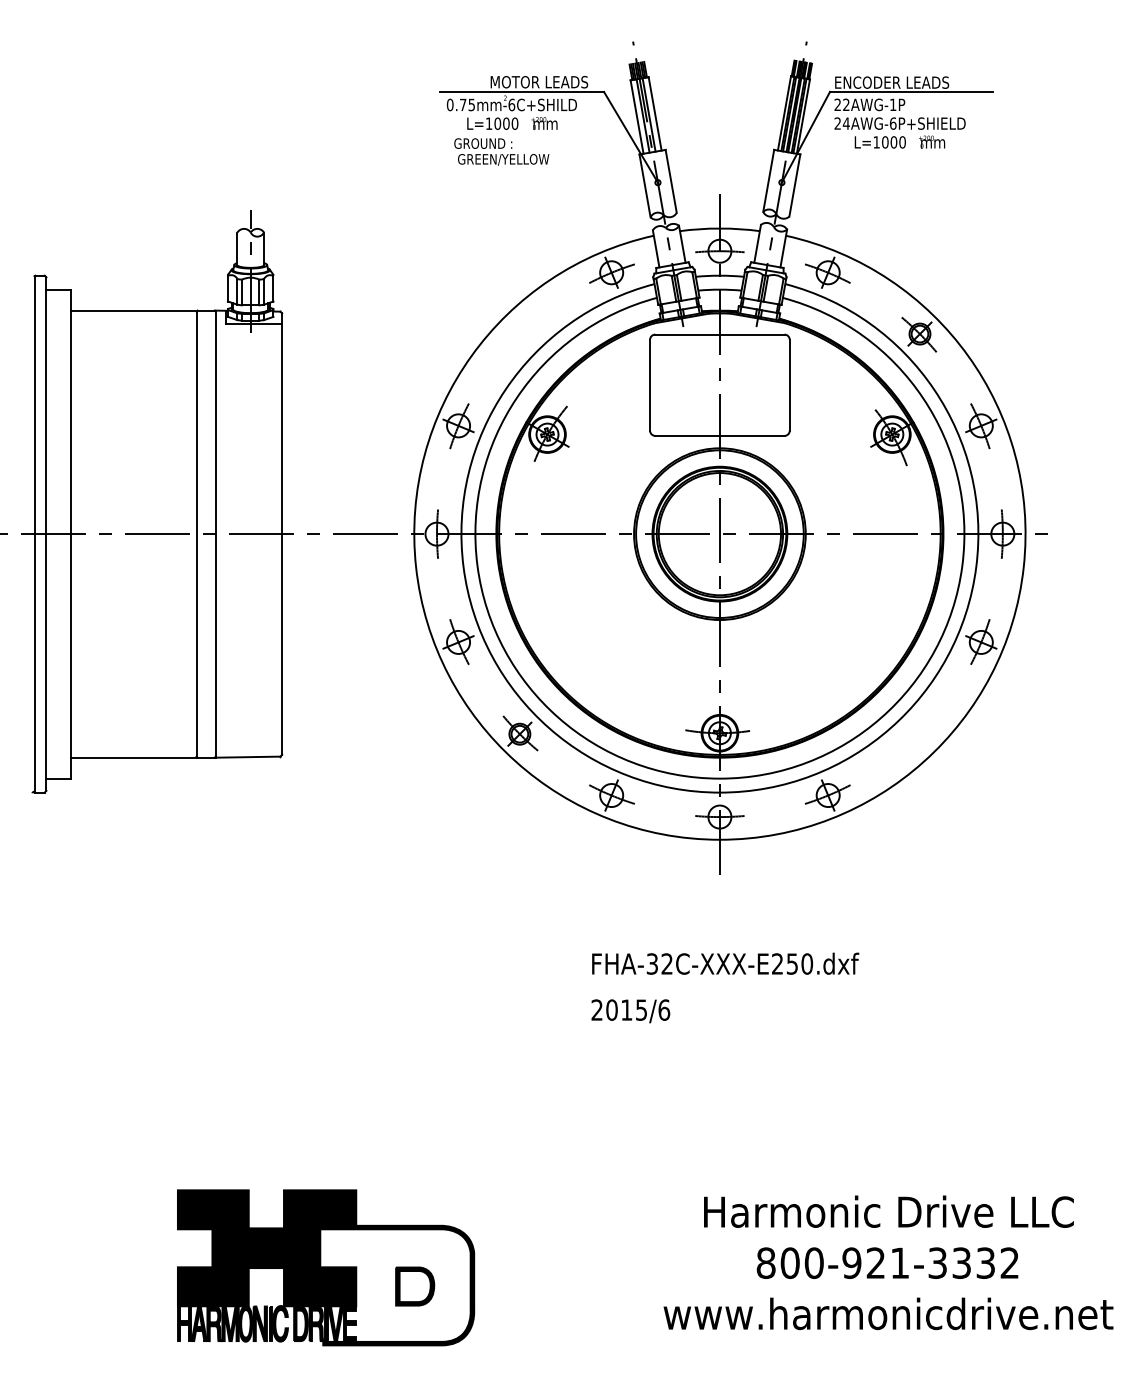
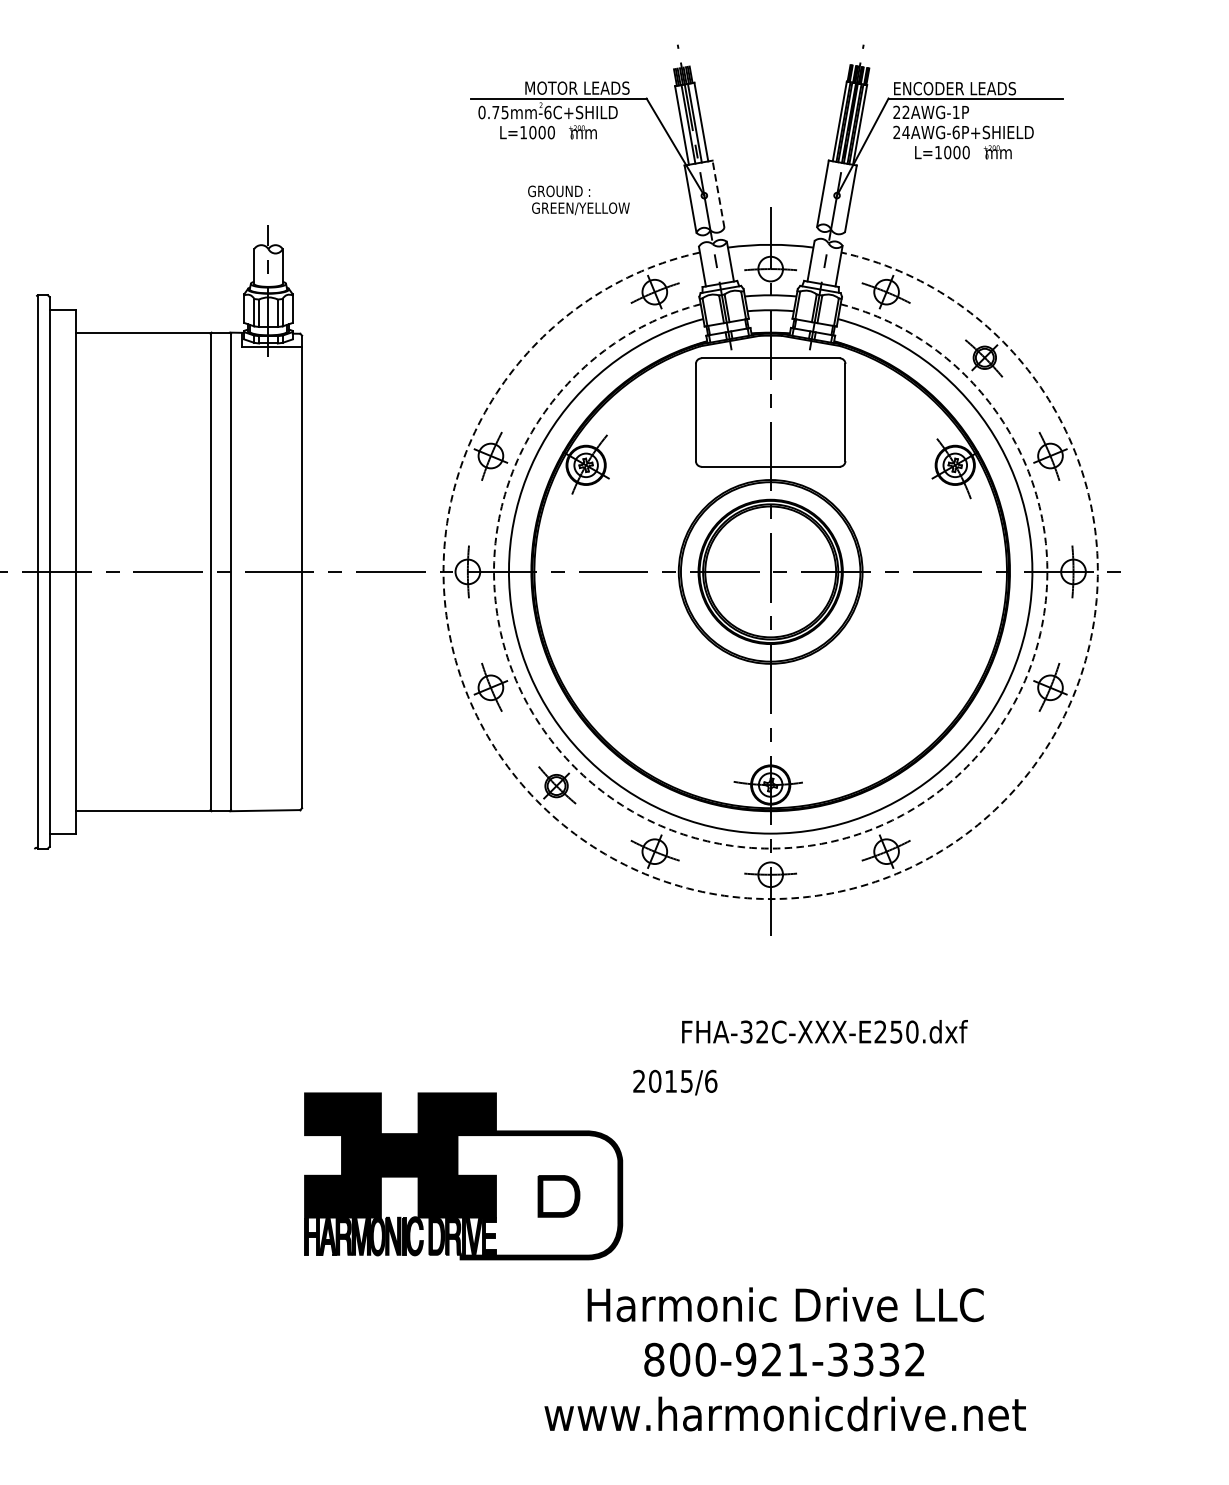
text: (501, 151) -> (578, 199), moved
line: (671, 181) -> (718, 194), solid -> dashed
arc: (719, 792) -> (770, 848), solid -> dashed
arc: (719, 839) -> (770, 898), solid -> dashed
text: (725, 963) -> (824, 1031), moved
text: (888, 1262) -> (785, 1359), moved
part: (326, 1267) -> (464, 1176), moved

